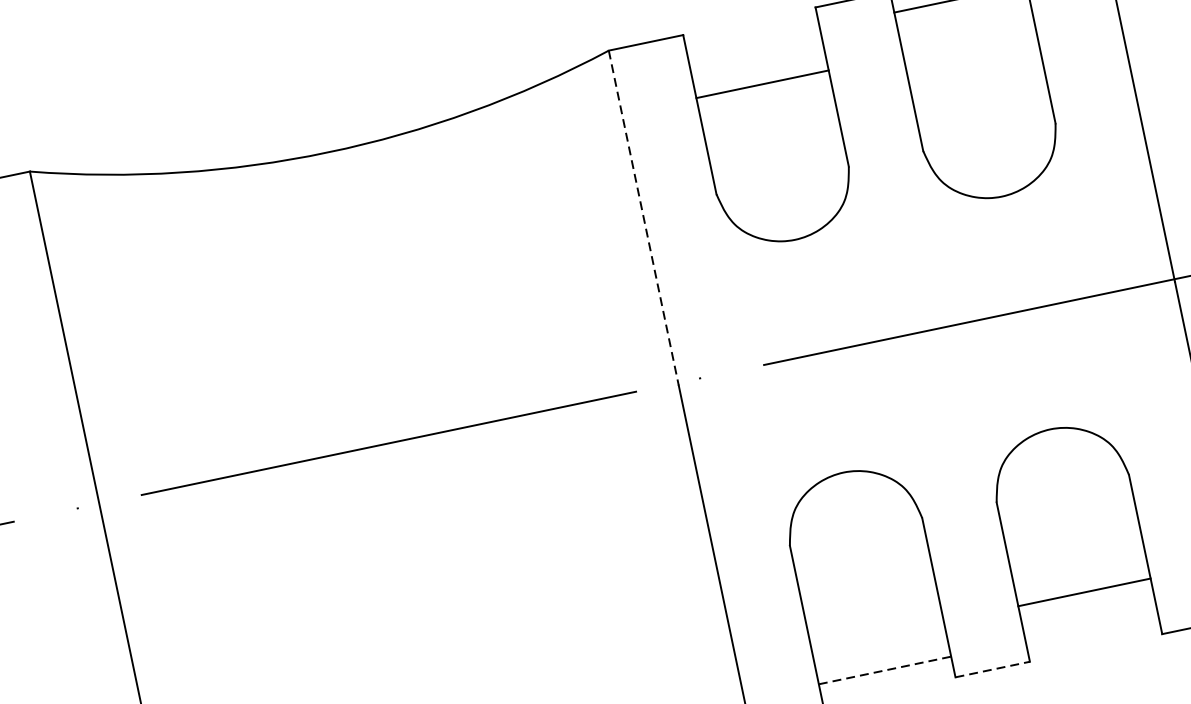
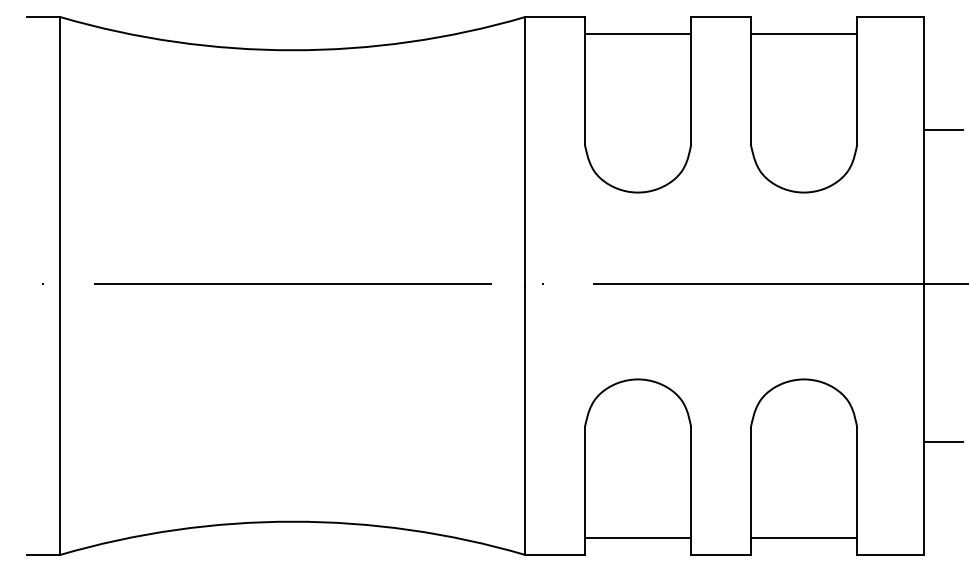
line: (1159, 81) -> (943, 129), added
line: (761, 84) -> (637, 33), moved
line: (644, 219) -> (525, 152), dashed -> solid
line: (1083, 592) -> (803, 538), moved
line: (993, 668) -> (721, 554), dashed -> solid
line: (885, 670) -> (638, 538), dashed -> solid

